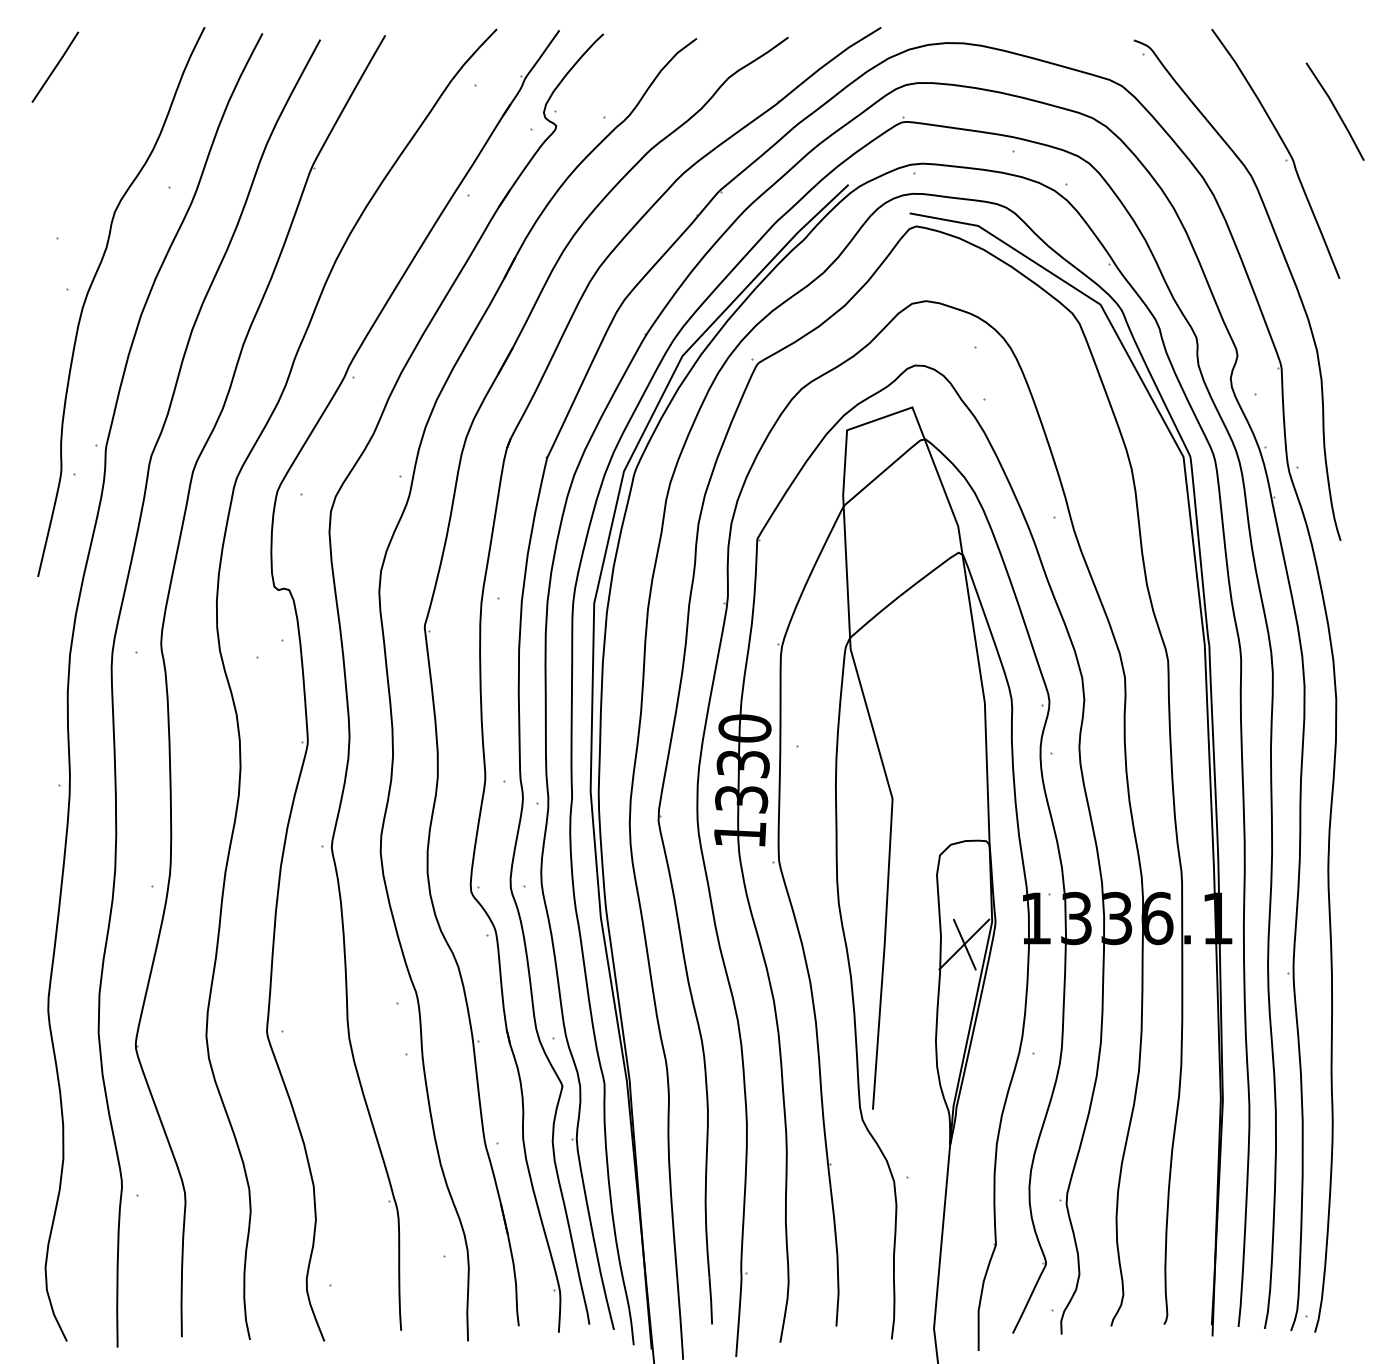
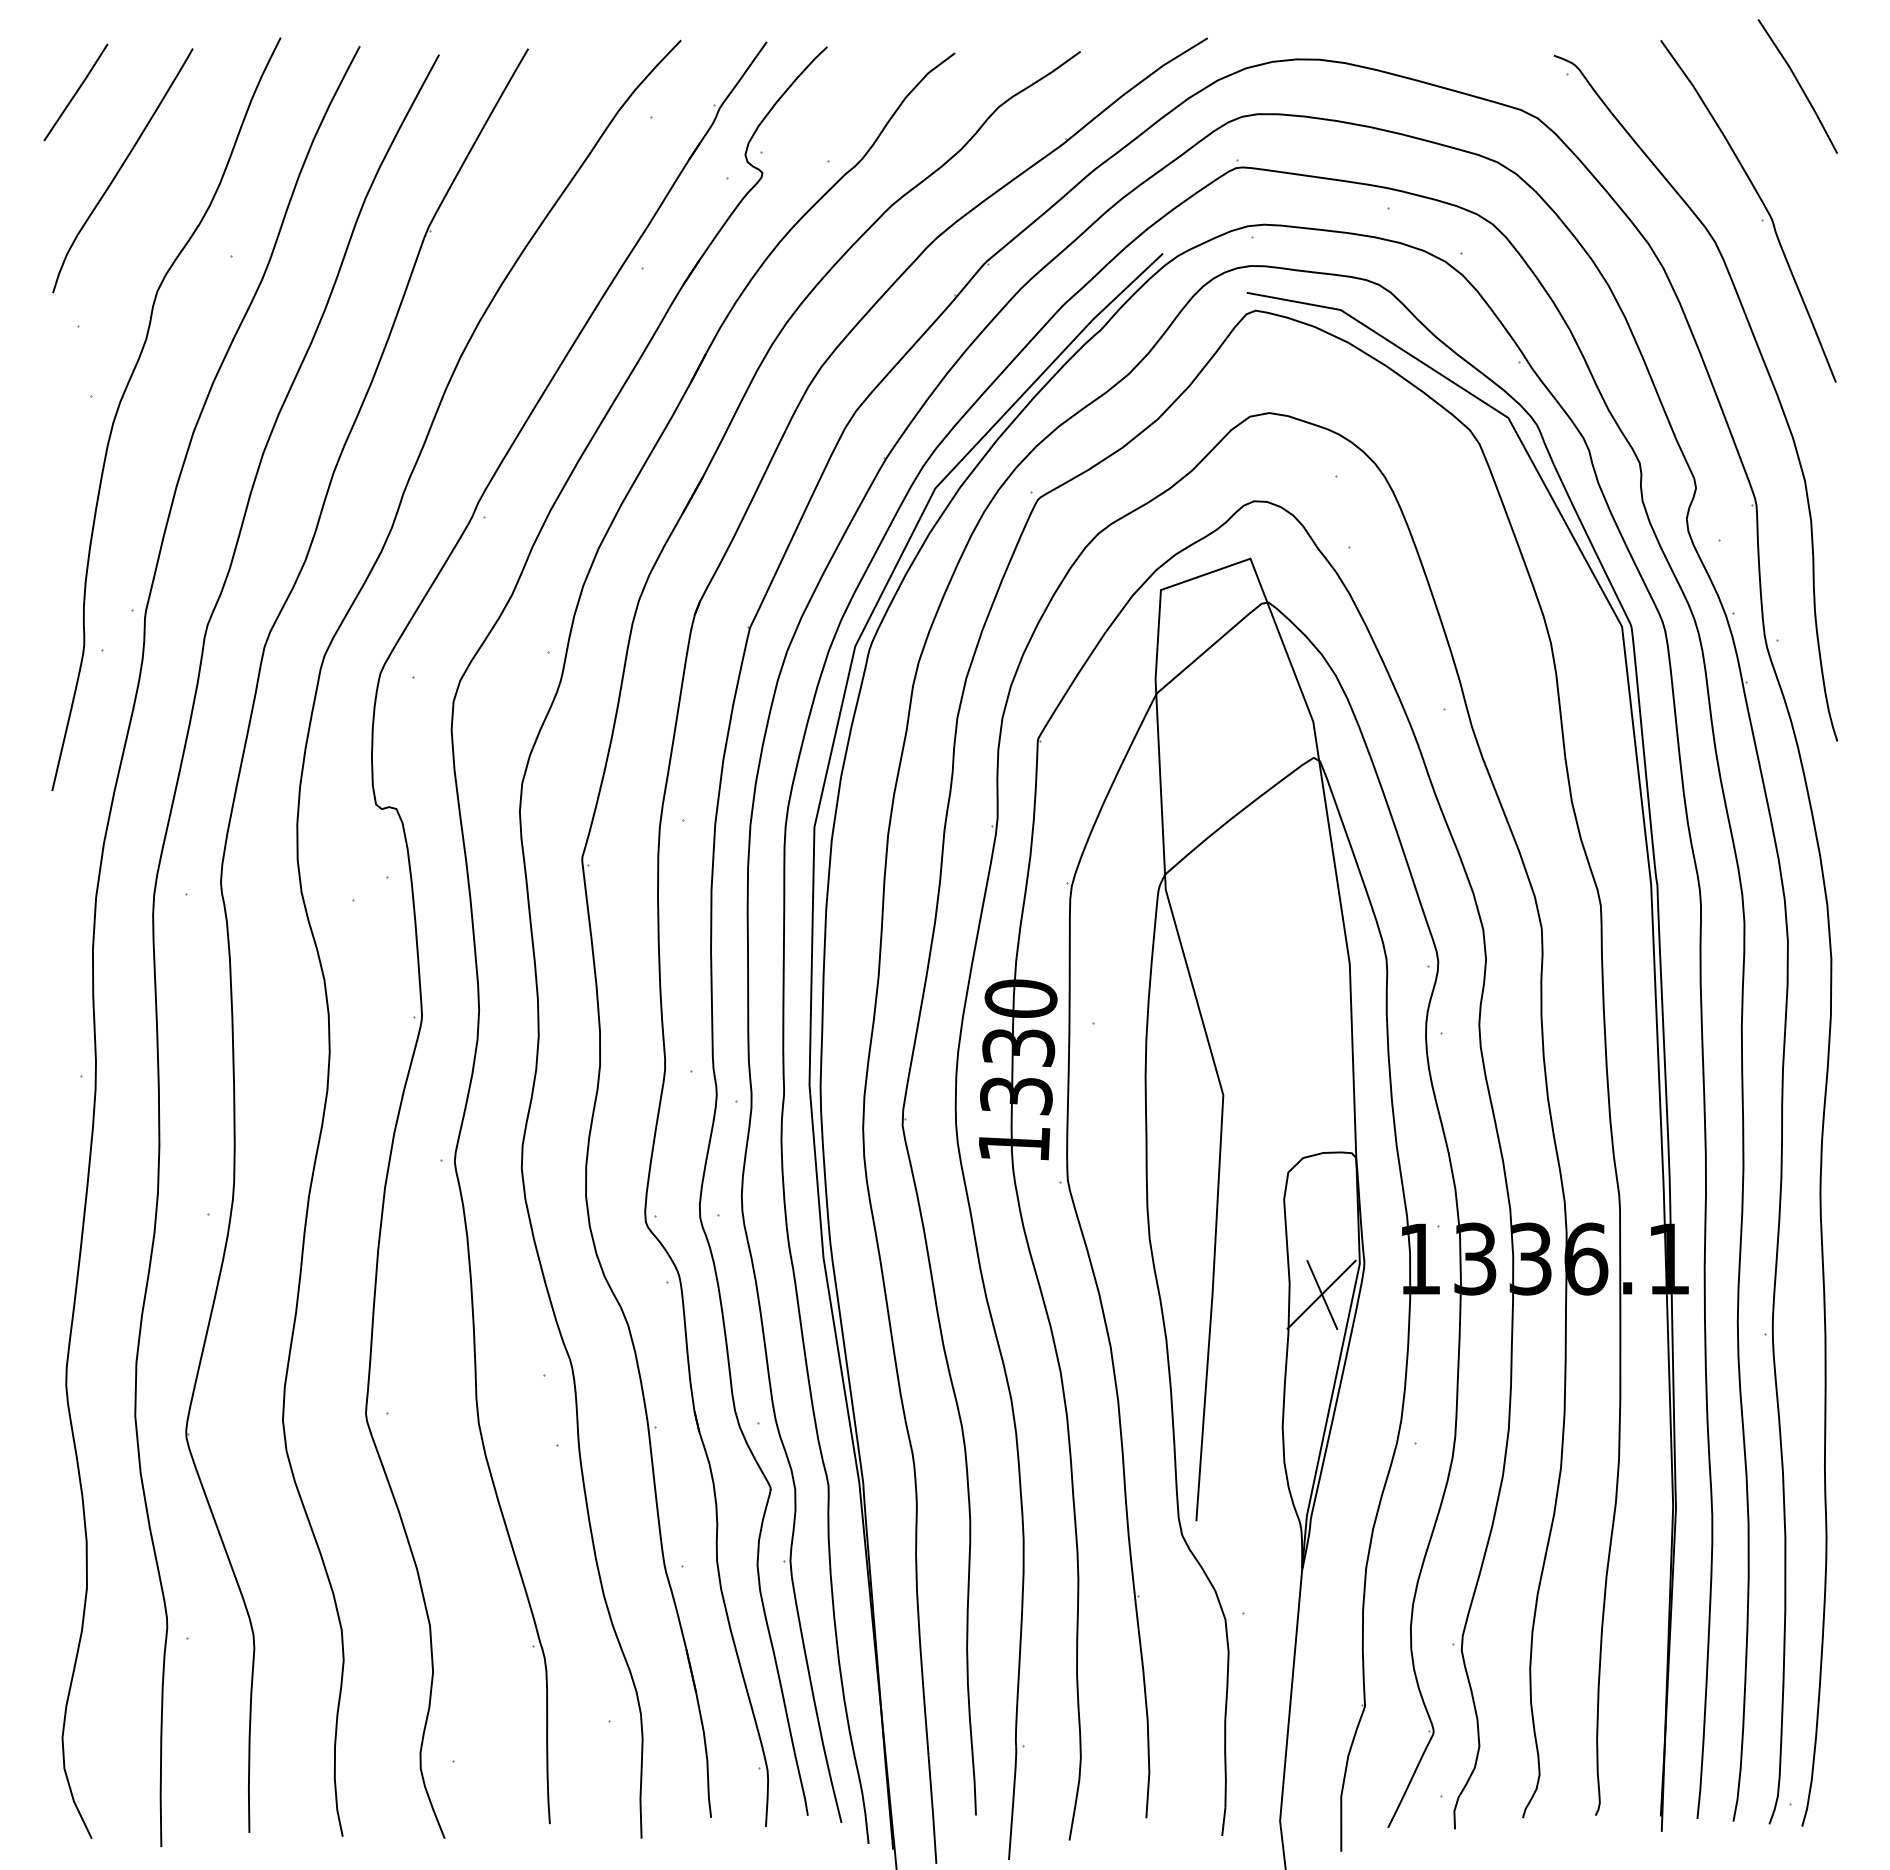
line: (1336, 111) -> (1799, 86), moved
curve: (87, 124) -> (120, 170), added

